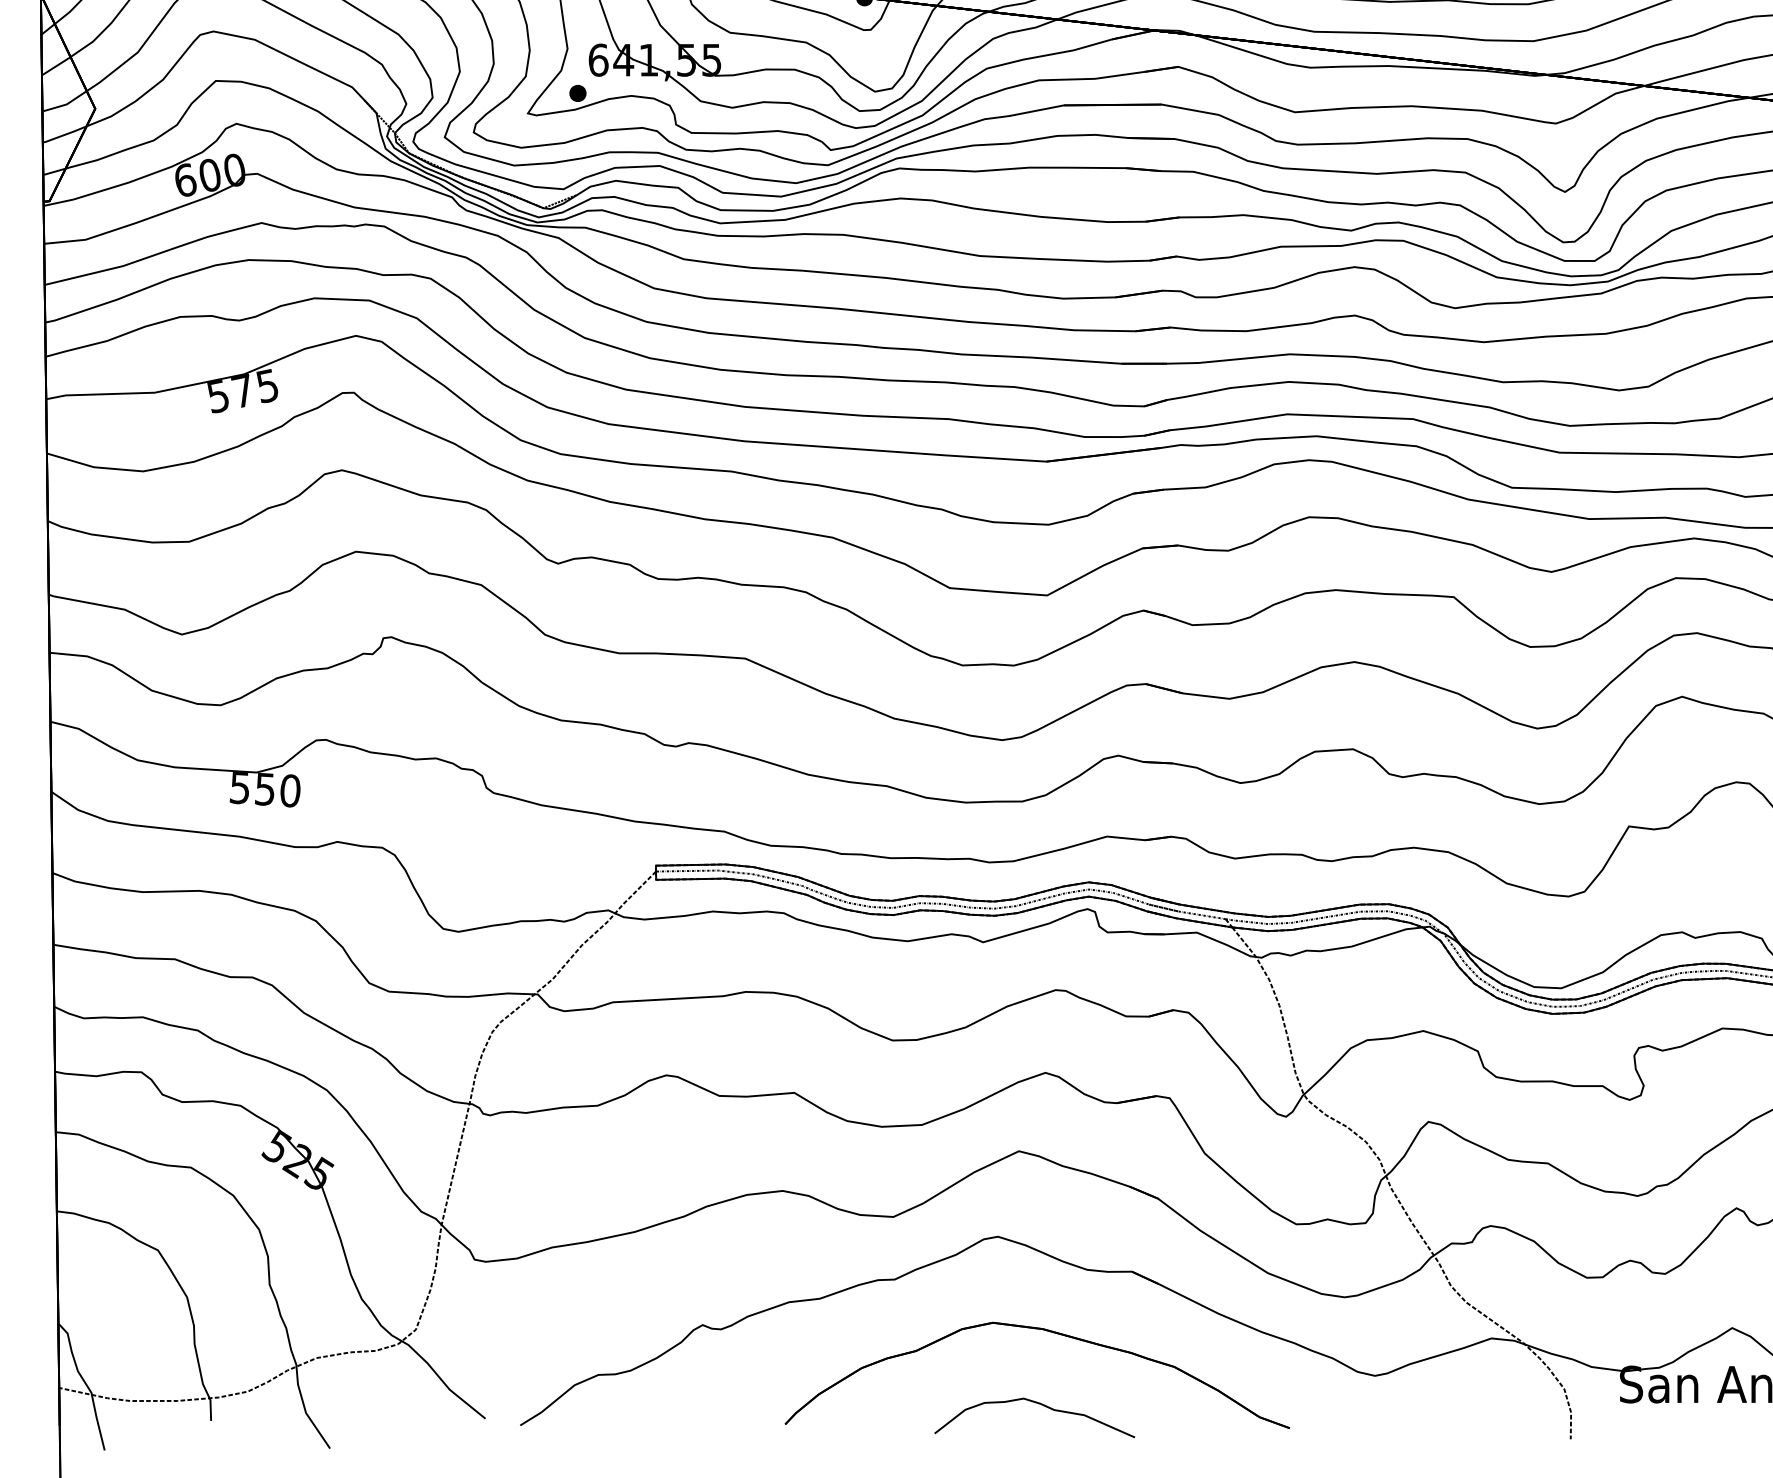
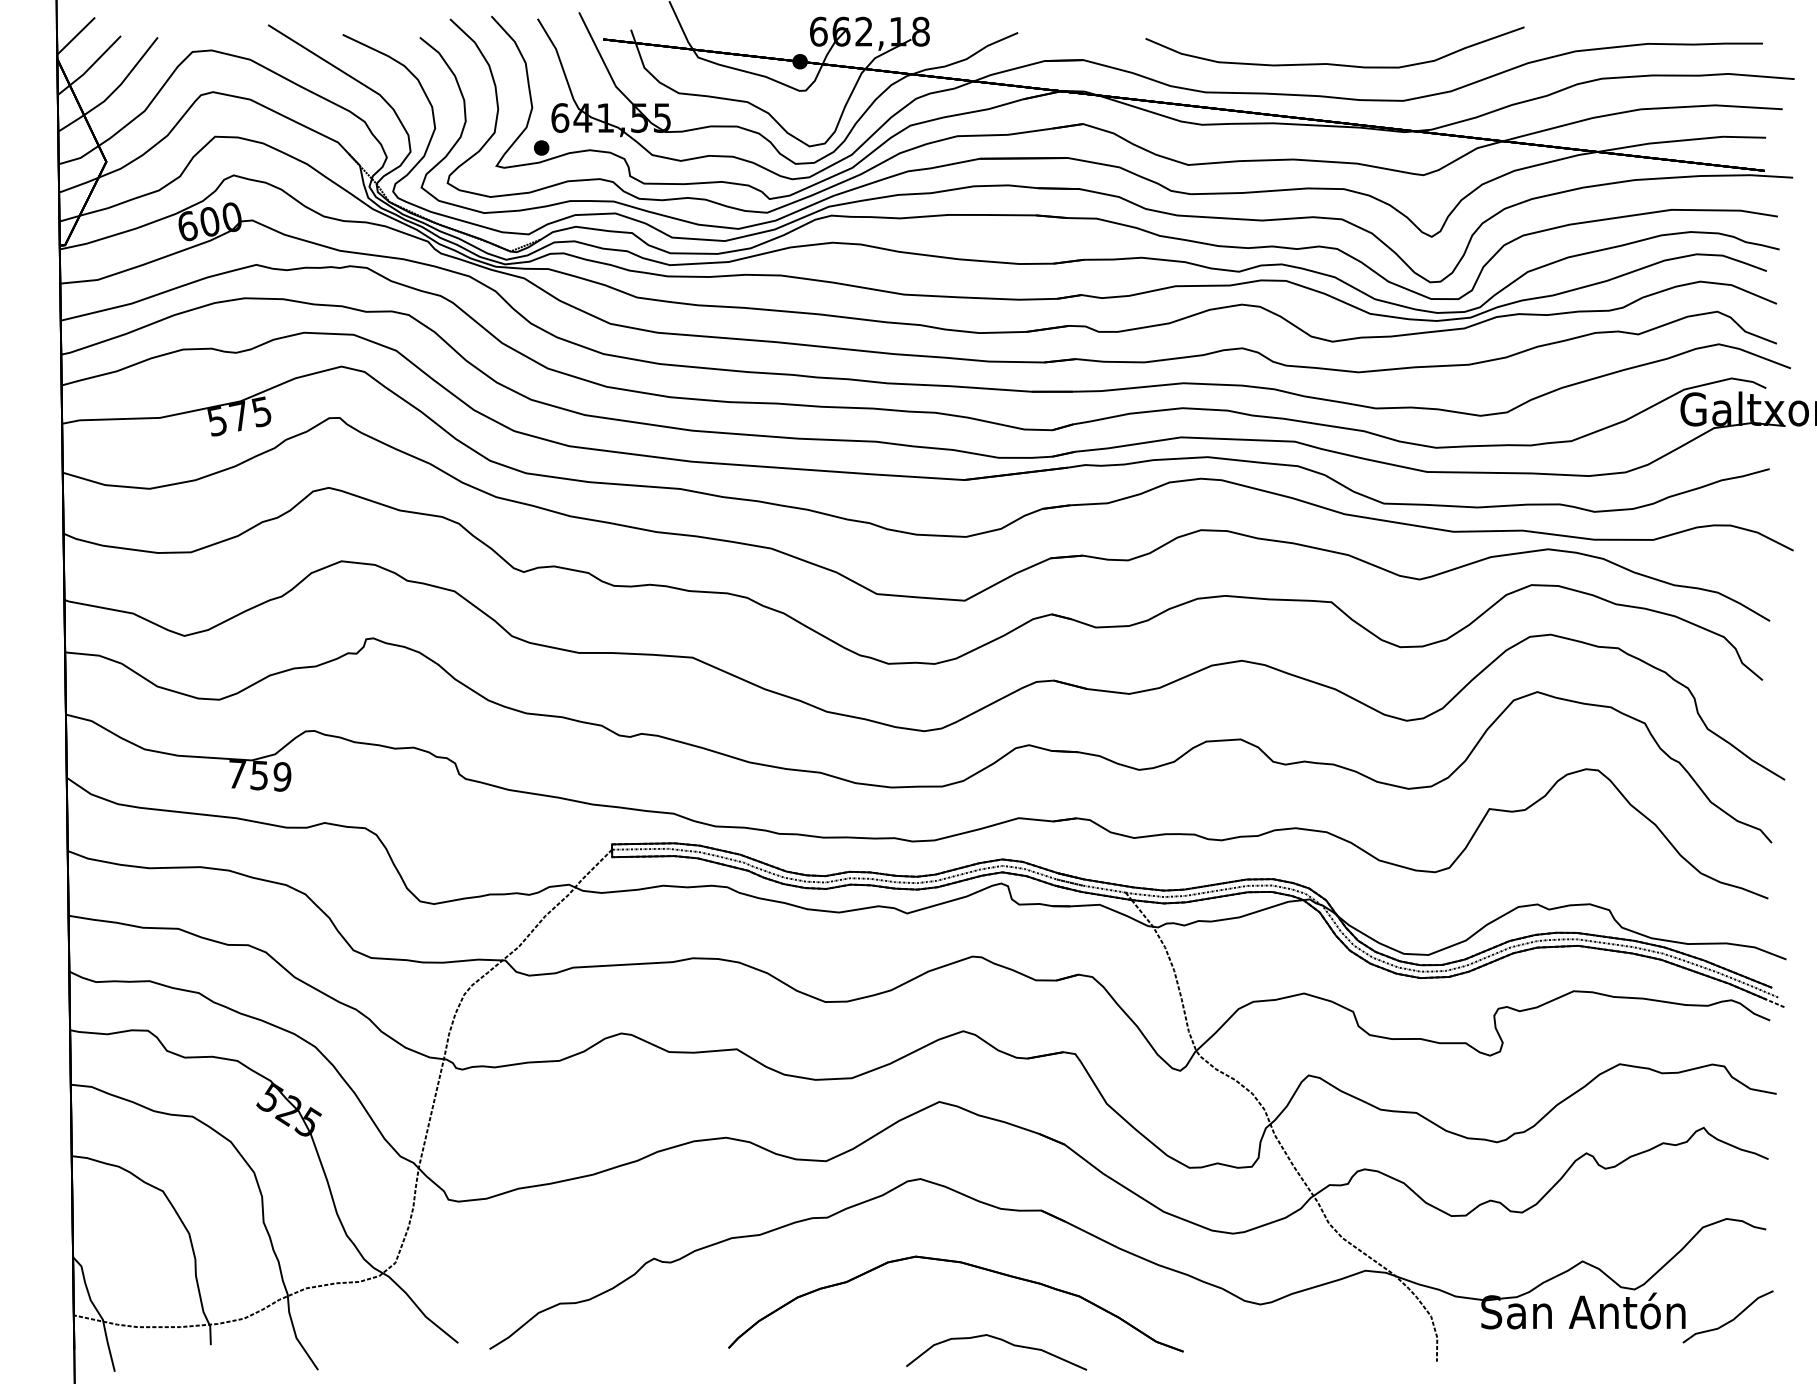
text: (265, 789) -> (259, 775), 550 -> 759
curve: (1039, 1404) -> (1000, 1340), moved

